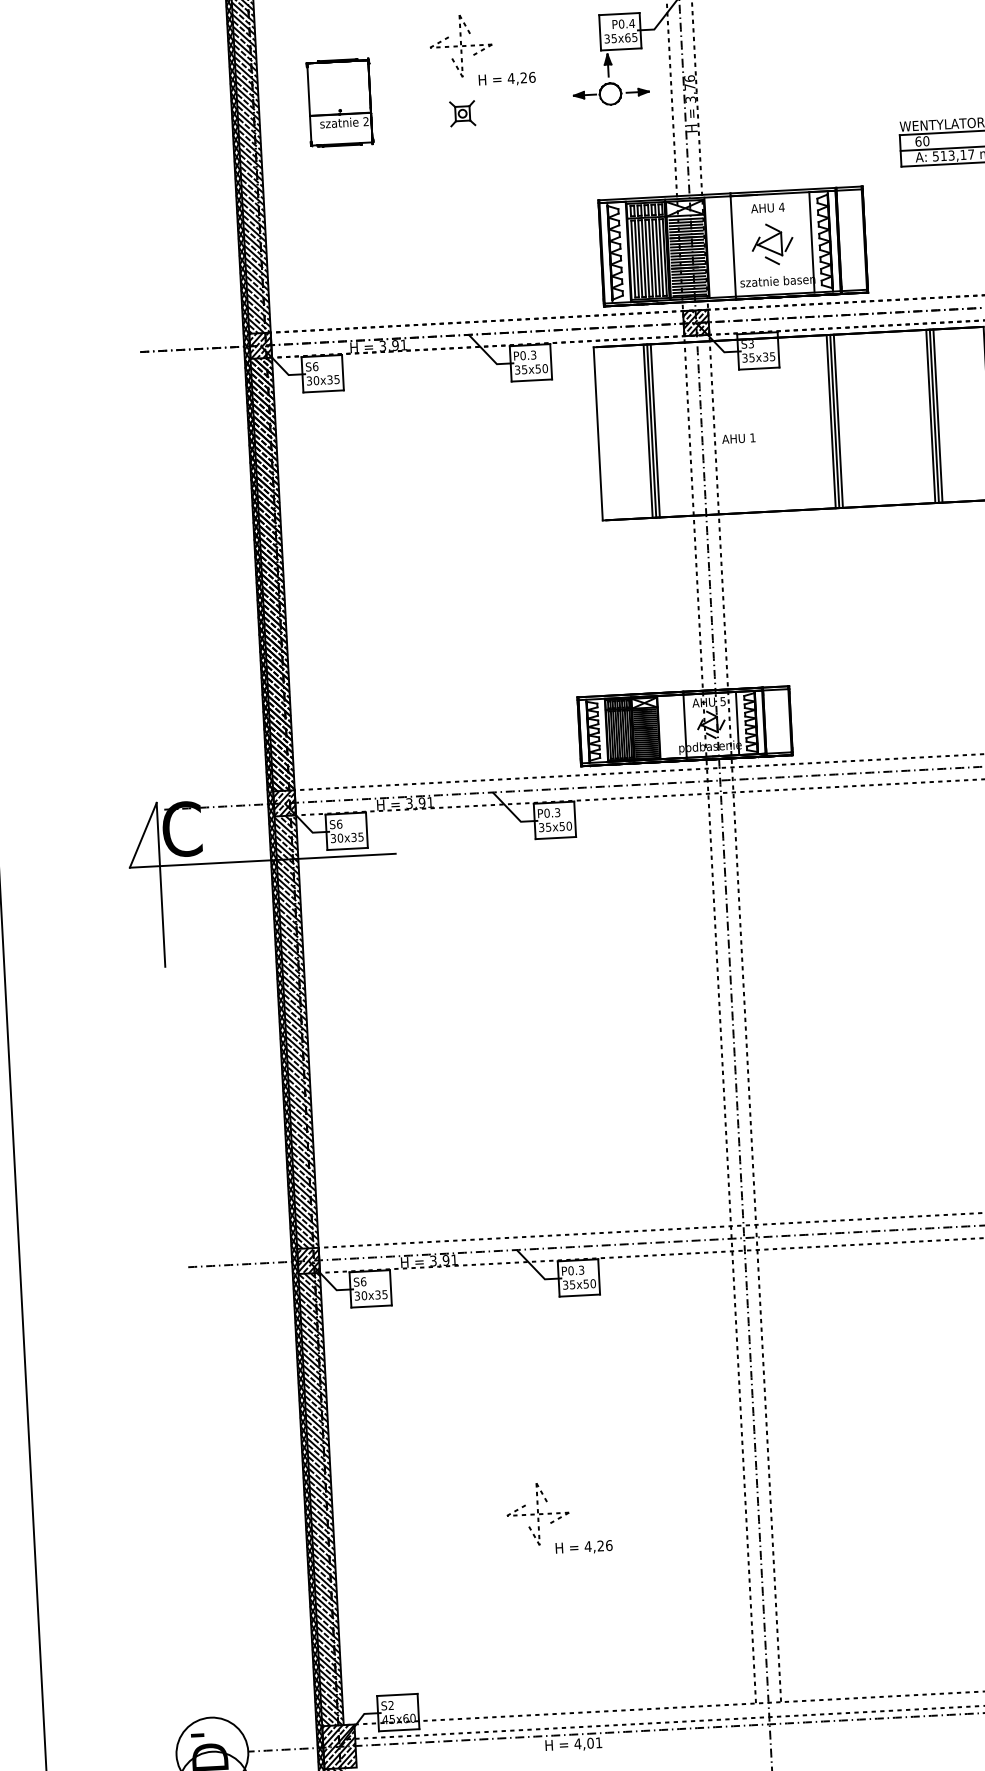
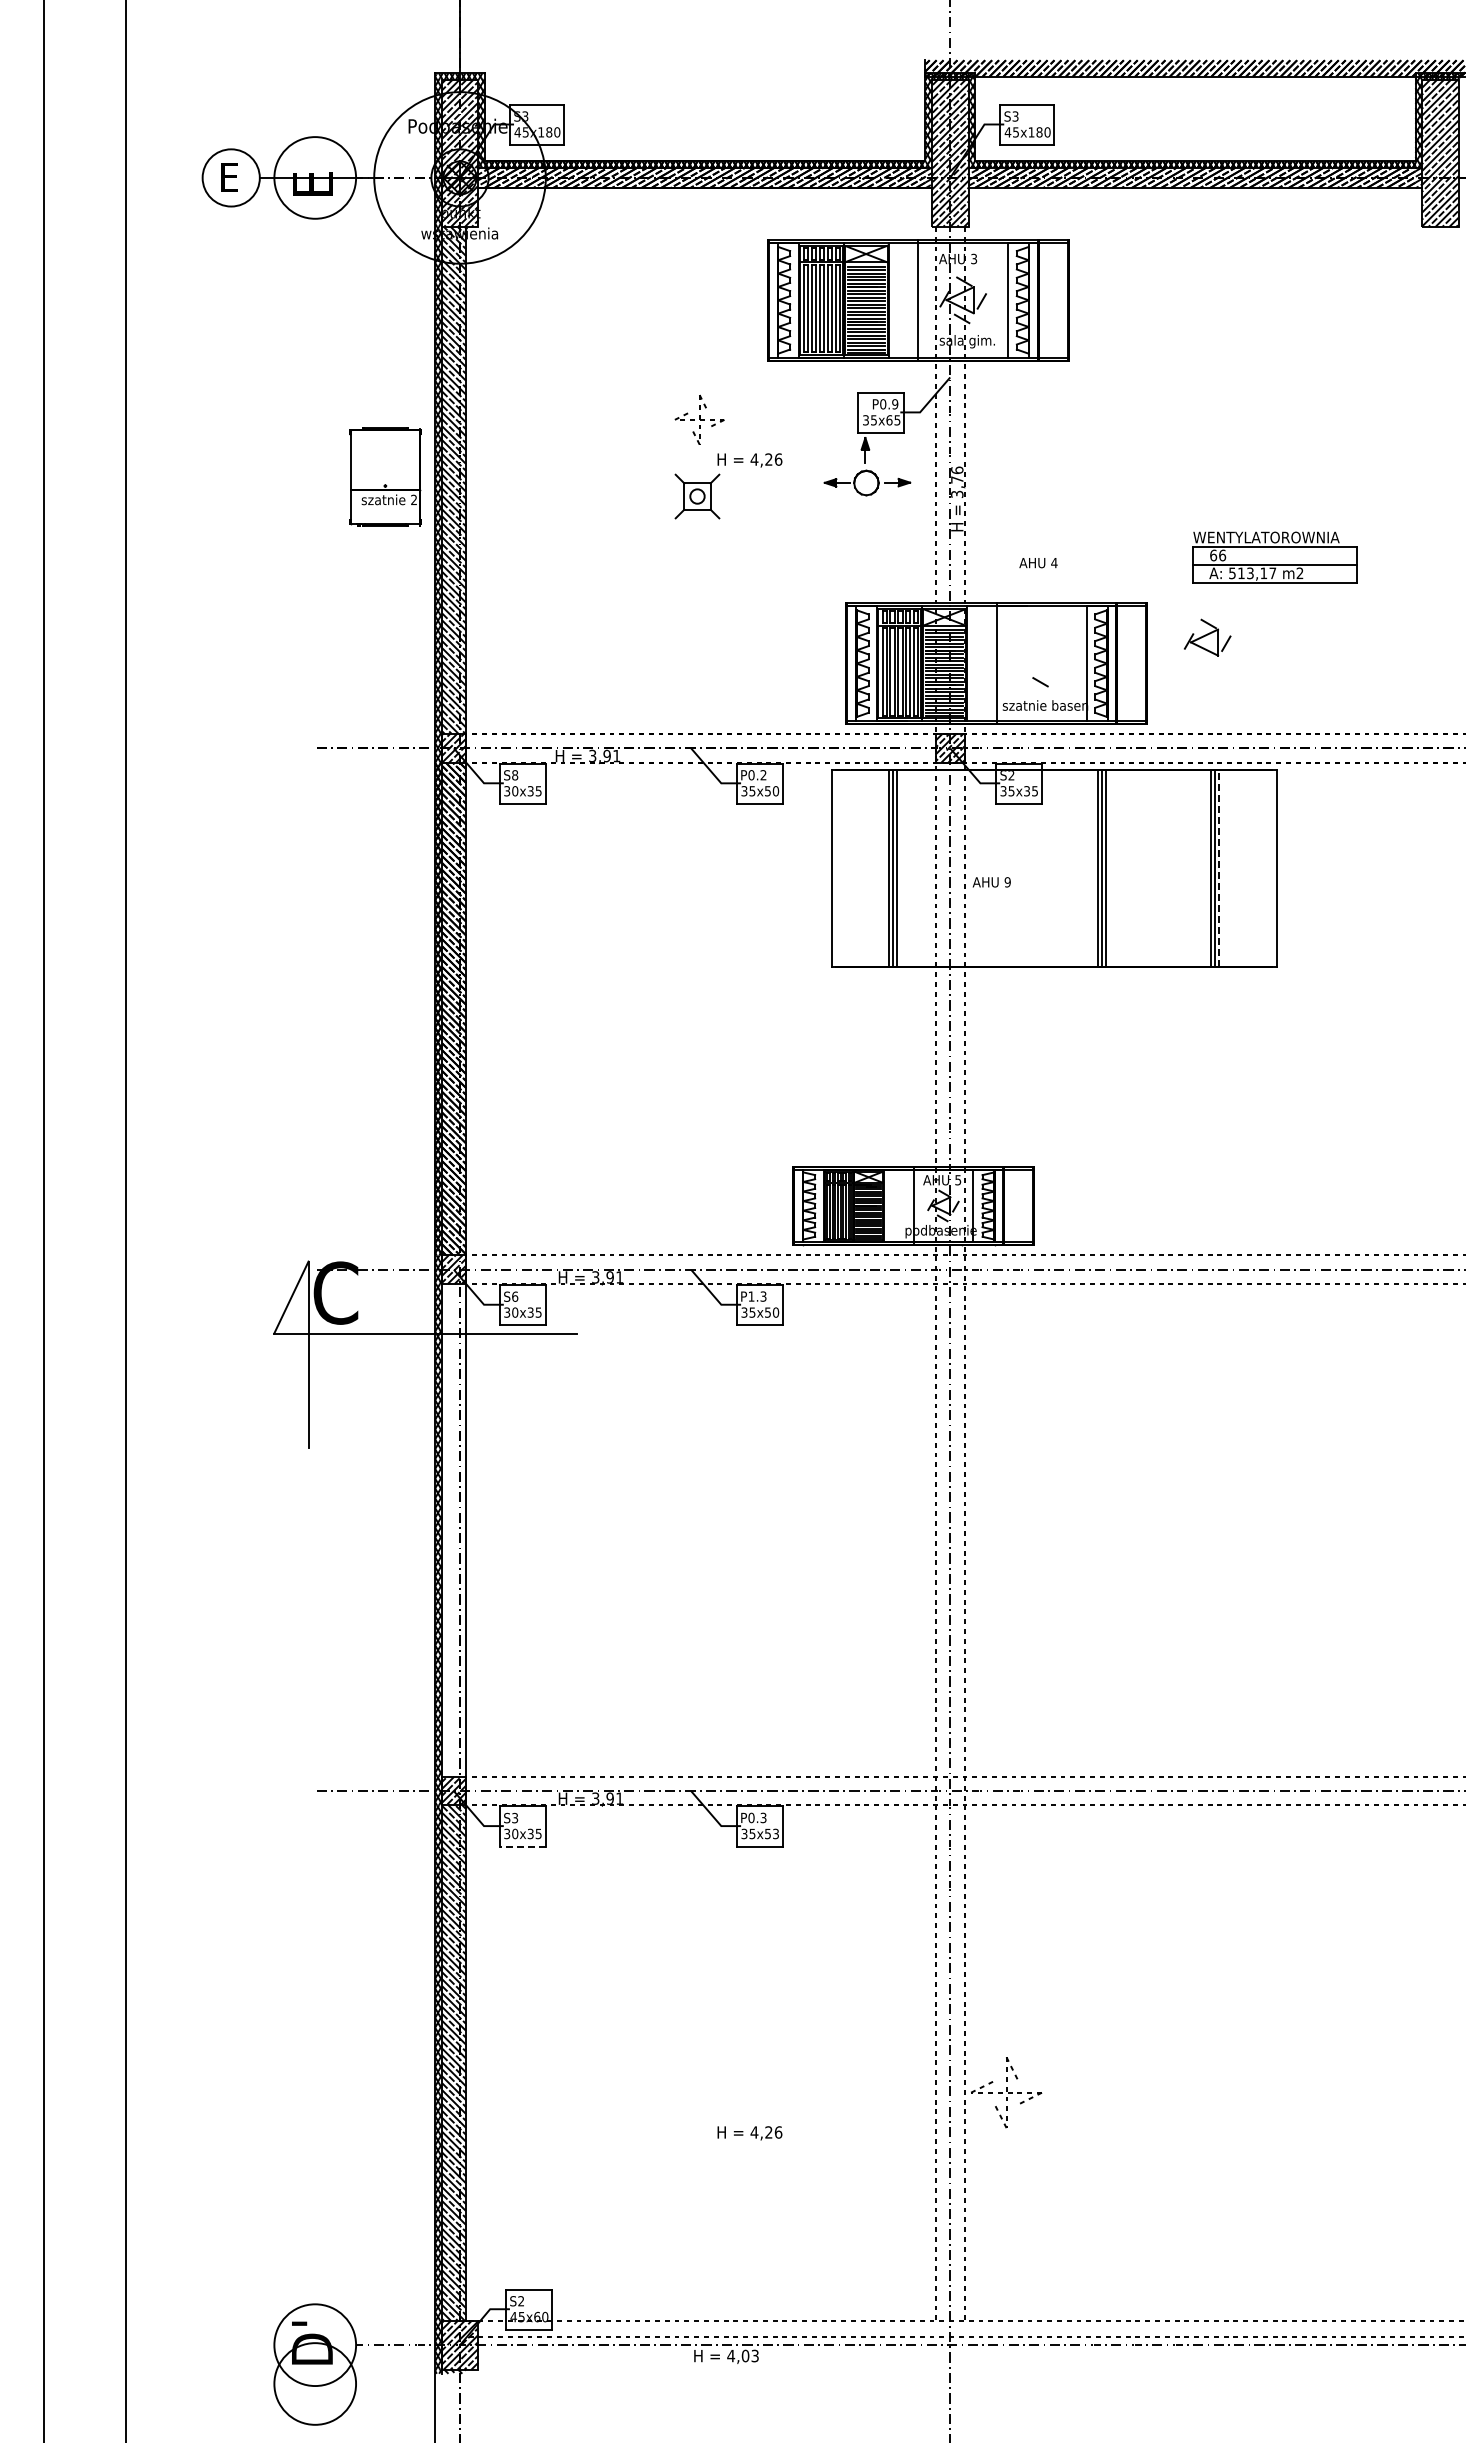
text: (631, 23) -> (894, 404), P0.4 -> P0.9
part: (461, 45) -> (699, 419), size x0.7
part: (339, 102) -> (385, 476), moved
part: (461, 113) -> (696, 496), size x1.6
text: (926, 140) -> (1222, 554), 60 -> 66
text: (767, 208) -> (1038, 563), moved
part: (772, 239) -> (1207, 637), moved
text: (751, 343) -> (1011, 775), S3 -> S2
text: (533, 355) -> (763, 775), P0.3 -> P0.2
text: (315, 366) -> (515, 775), S6 -> S8
line: (938, 416) -> (1219, 868), solid -> dashed
text: (752, 438) -> (1007, 882), 1 -> 9
text: (547, 813) -> (751, 1296), P0.3 -> P1.3
hatch: (296, 1032) -> (453, 1530), removed
text: (363, 1281) -> (515, 1817), S6 -> S3
text: (592, 1283) -> (775, 1833), 35x50 -> 35x53
line: (371, 1306) -> (522, 1846), solid -> dashed
part: (538, 1514) -> (1006, 2092), moved
text: (598, 1742) -> (754, 2355), 4,01 -> 4,03

